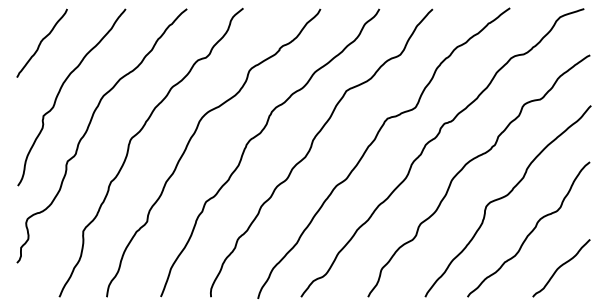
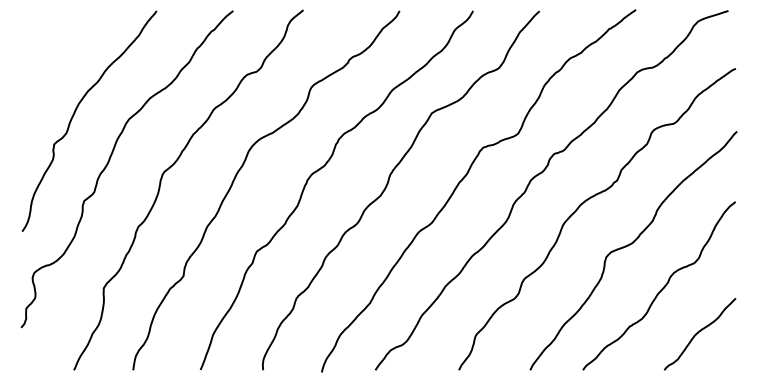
curve: (41, 43) -> (51, 53), removed

